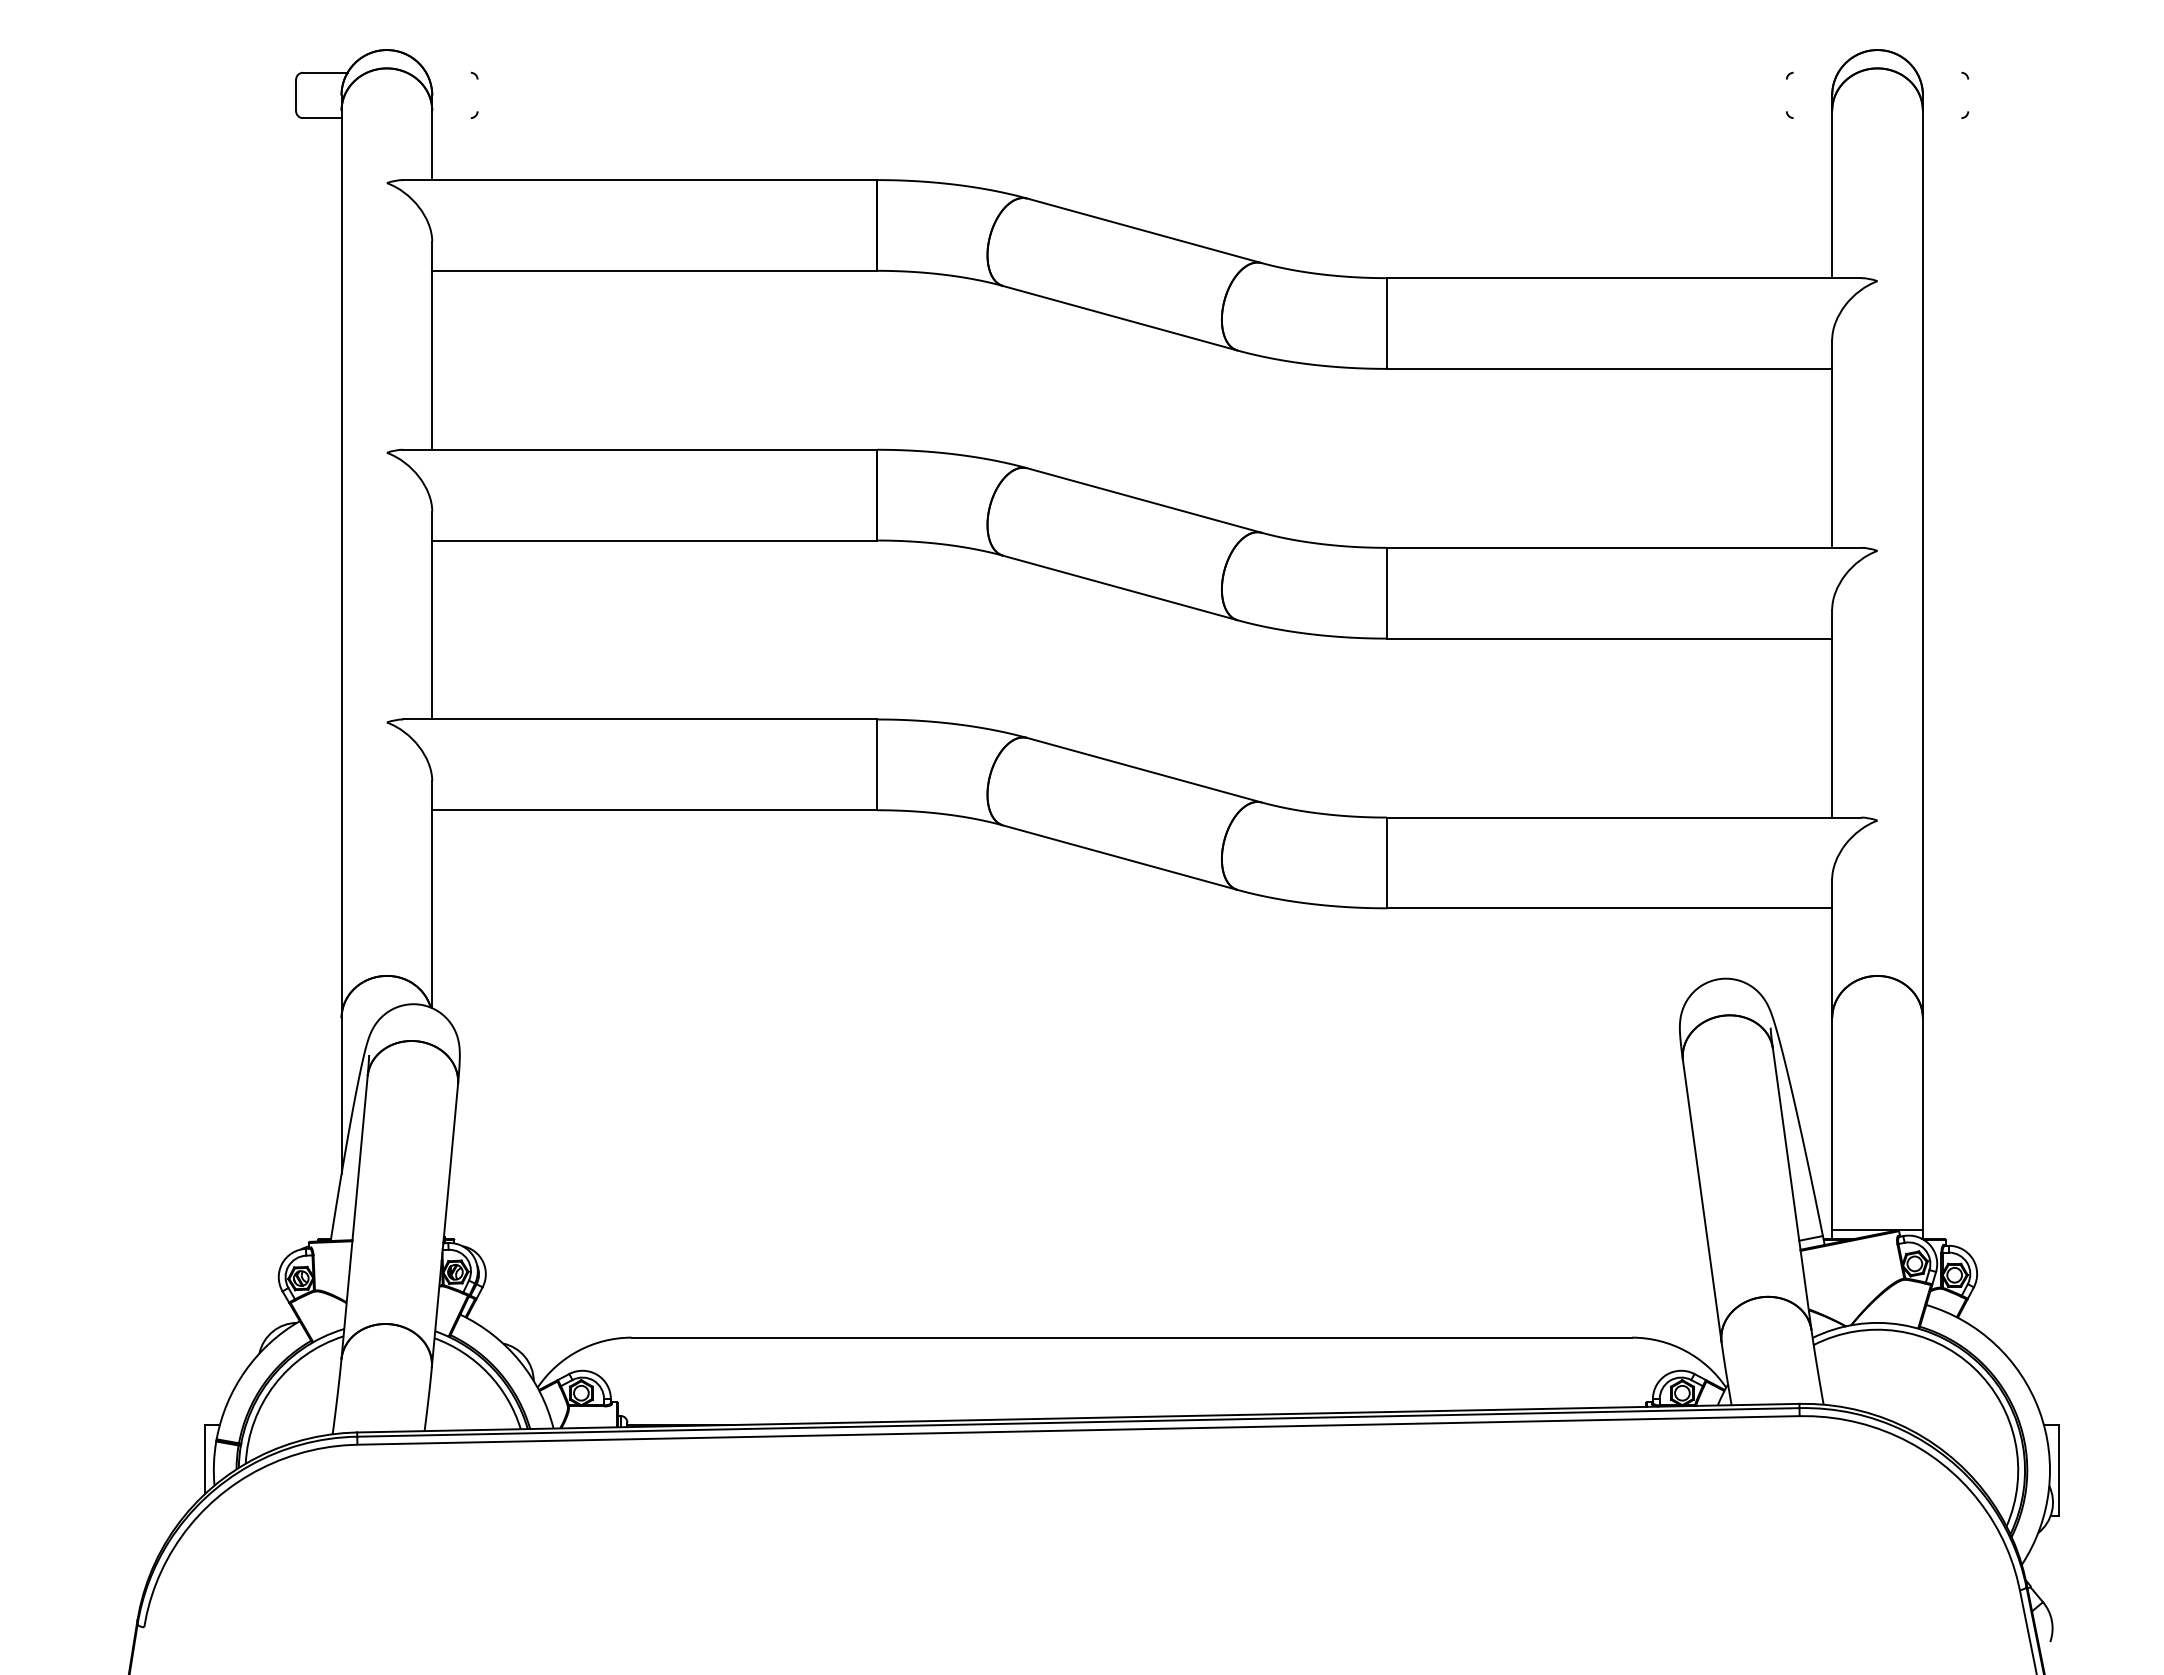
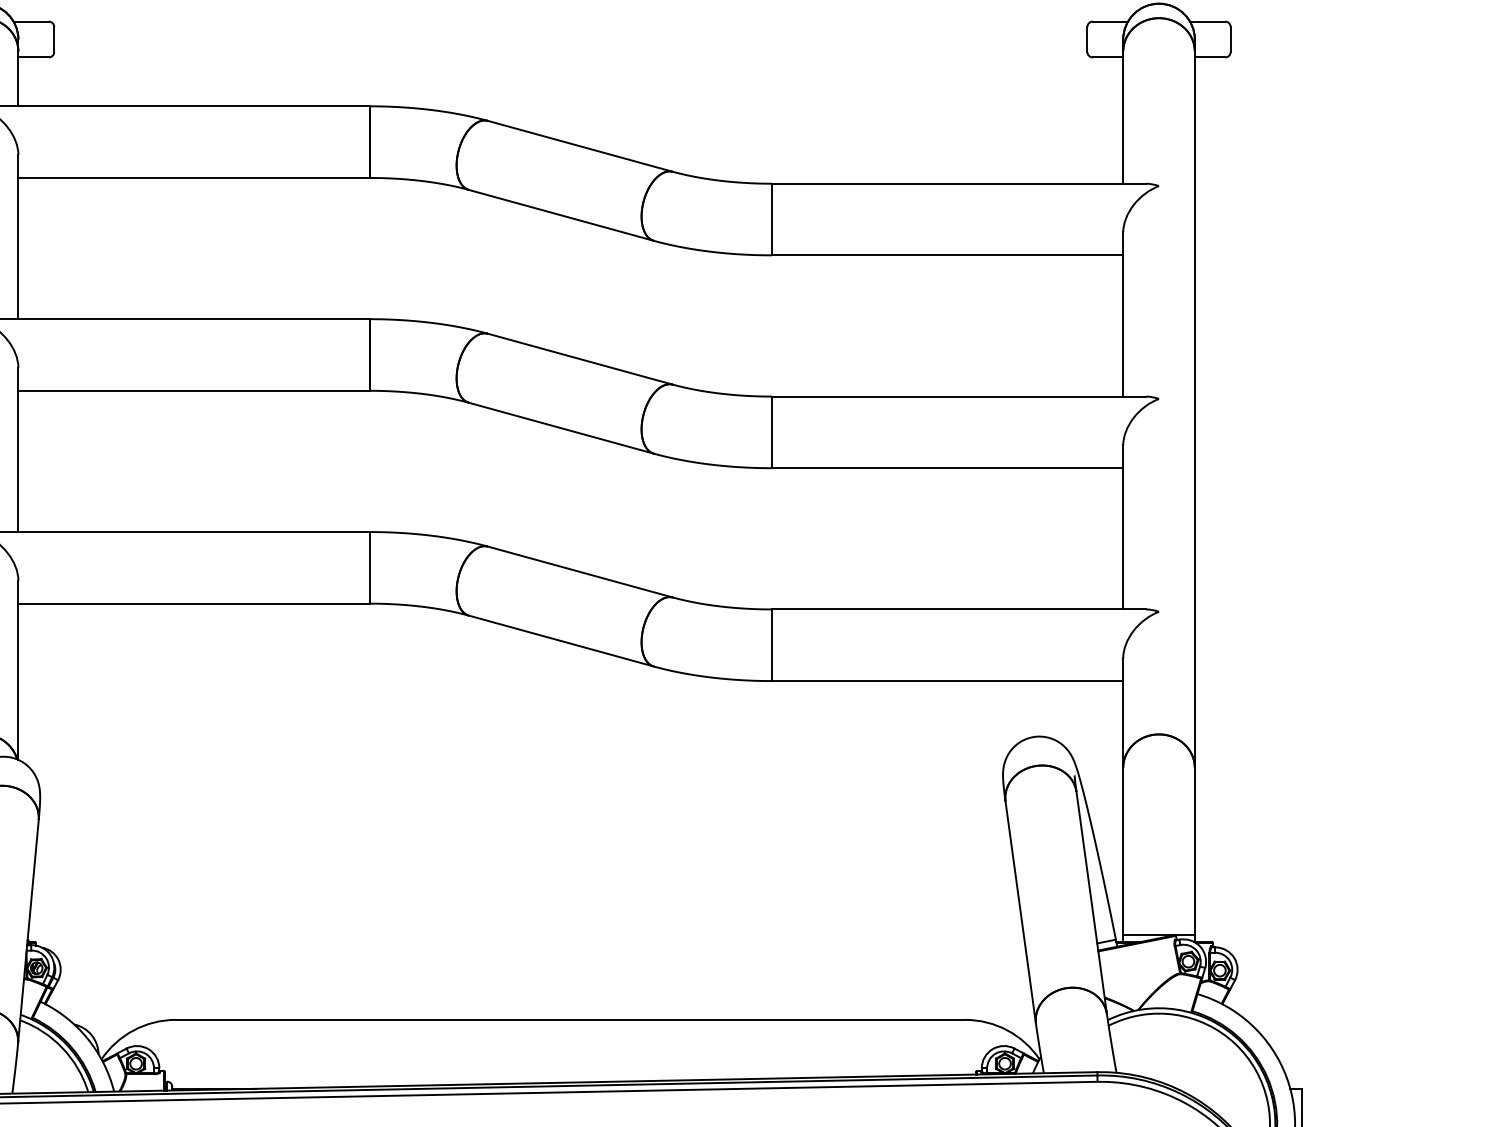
line: (448, 72) -> (31, 21), added
line: (1815, 72) -> (1110, 21), added
line: (1938, 72) -> (1207, 21), added
line: (477, 95) -> (54, 39), added
line: (1786, 95) -> (1087, 39), added
line: (1968, 95) -> (1230, 39), added
line: (451, 118) -> (33, 57), added
line: (1812, 118) -> (1107, 57), added
line: (1941, 118) -> (1209, 57), added

